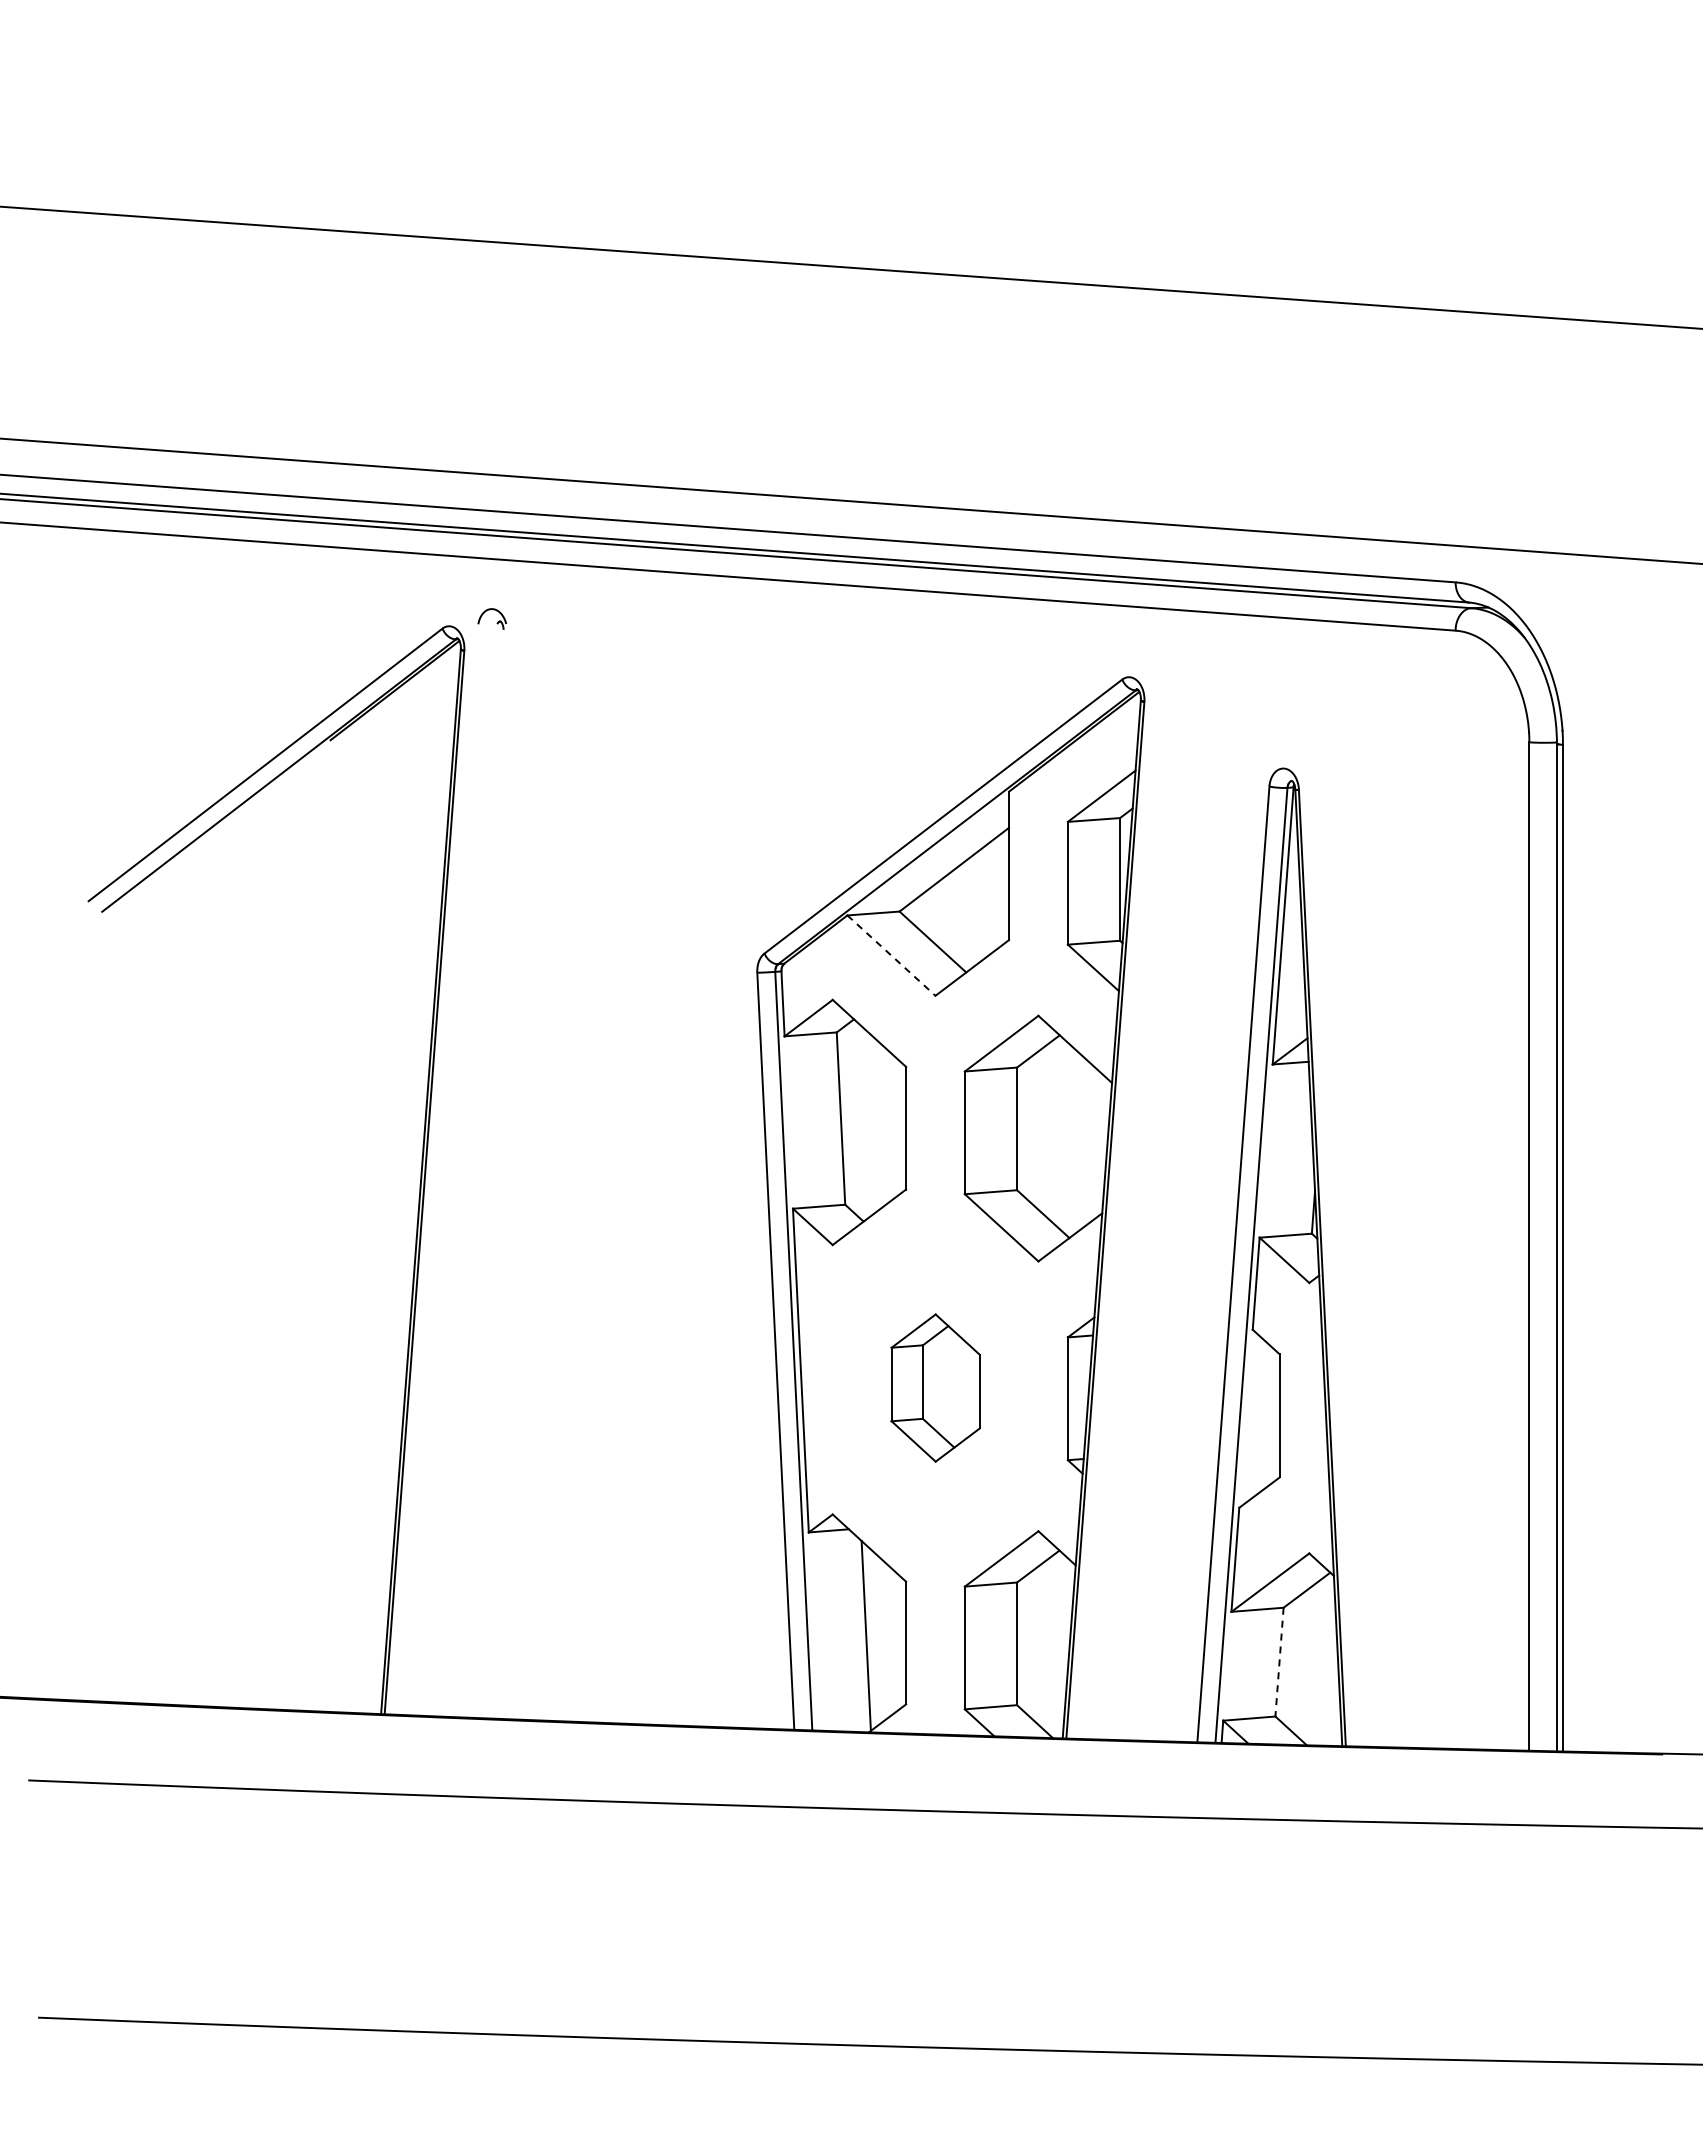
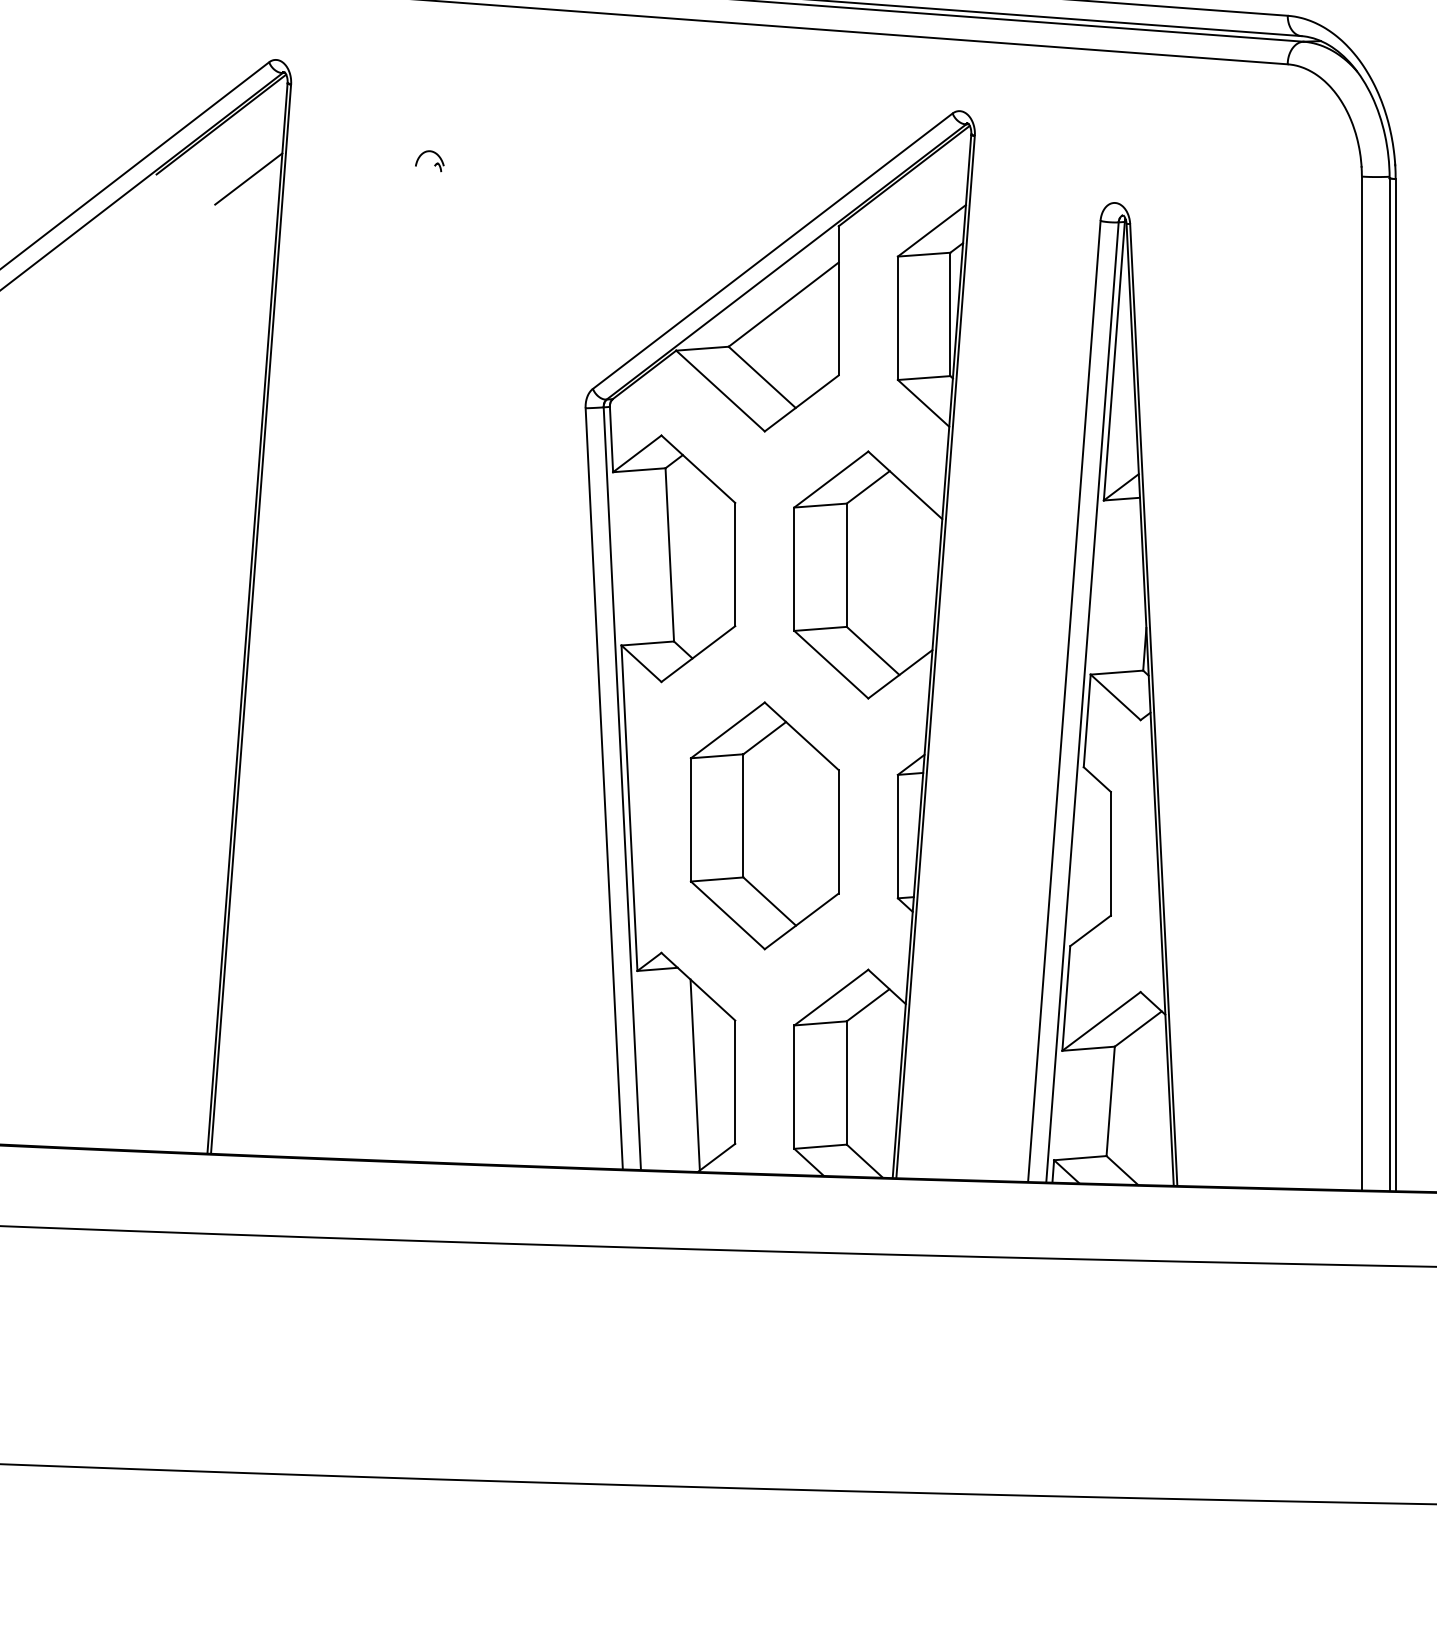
part: (497, 621) -> (435, 163), moved
line: (421, 744) -> (248, 178), added
line: (891, 955) -> (720, 390), dashed -> solid
part: (935, 1387) -> (764, 825), size x1.67
line: (1279, 1662) -> (1110, 1101), dashed -> solid

